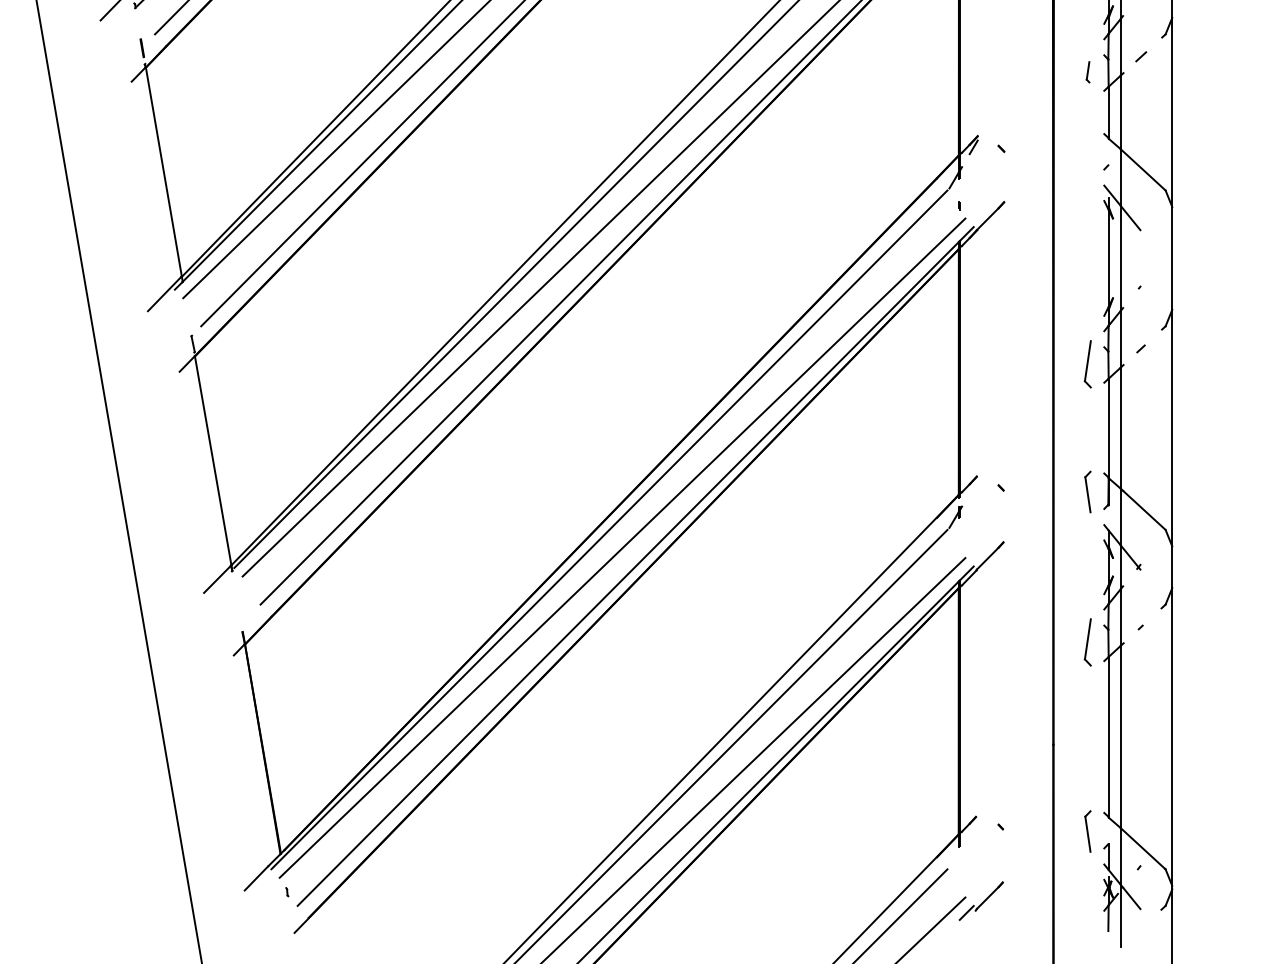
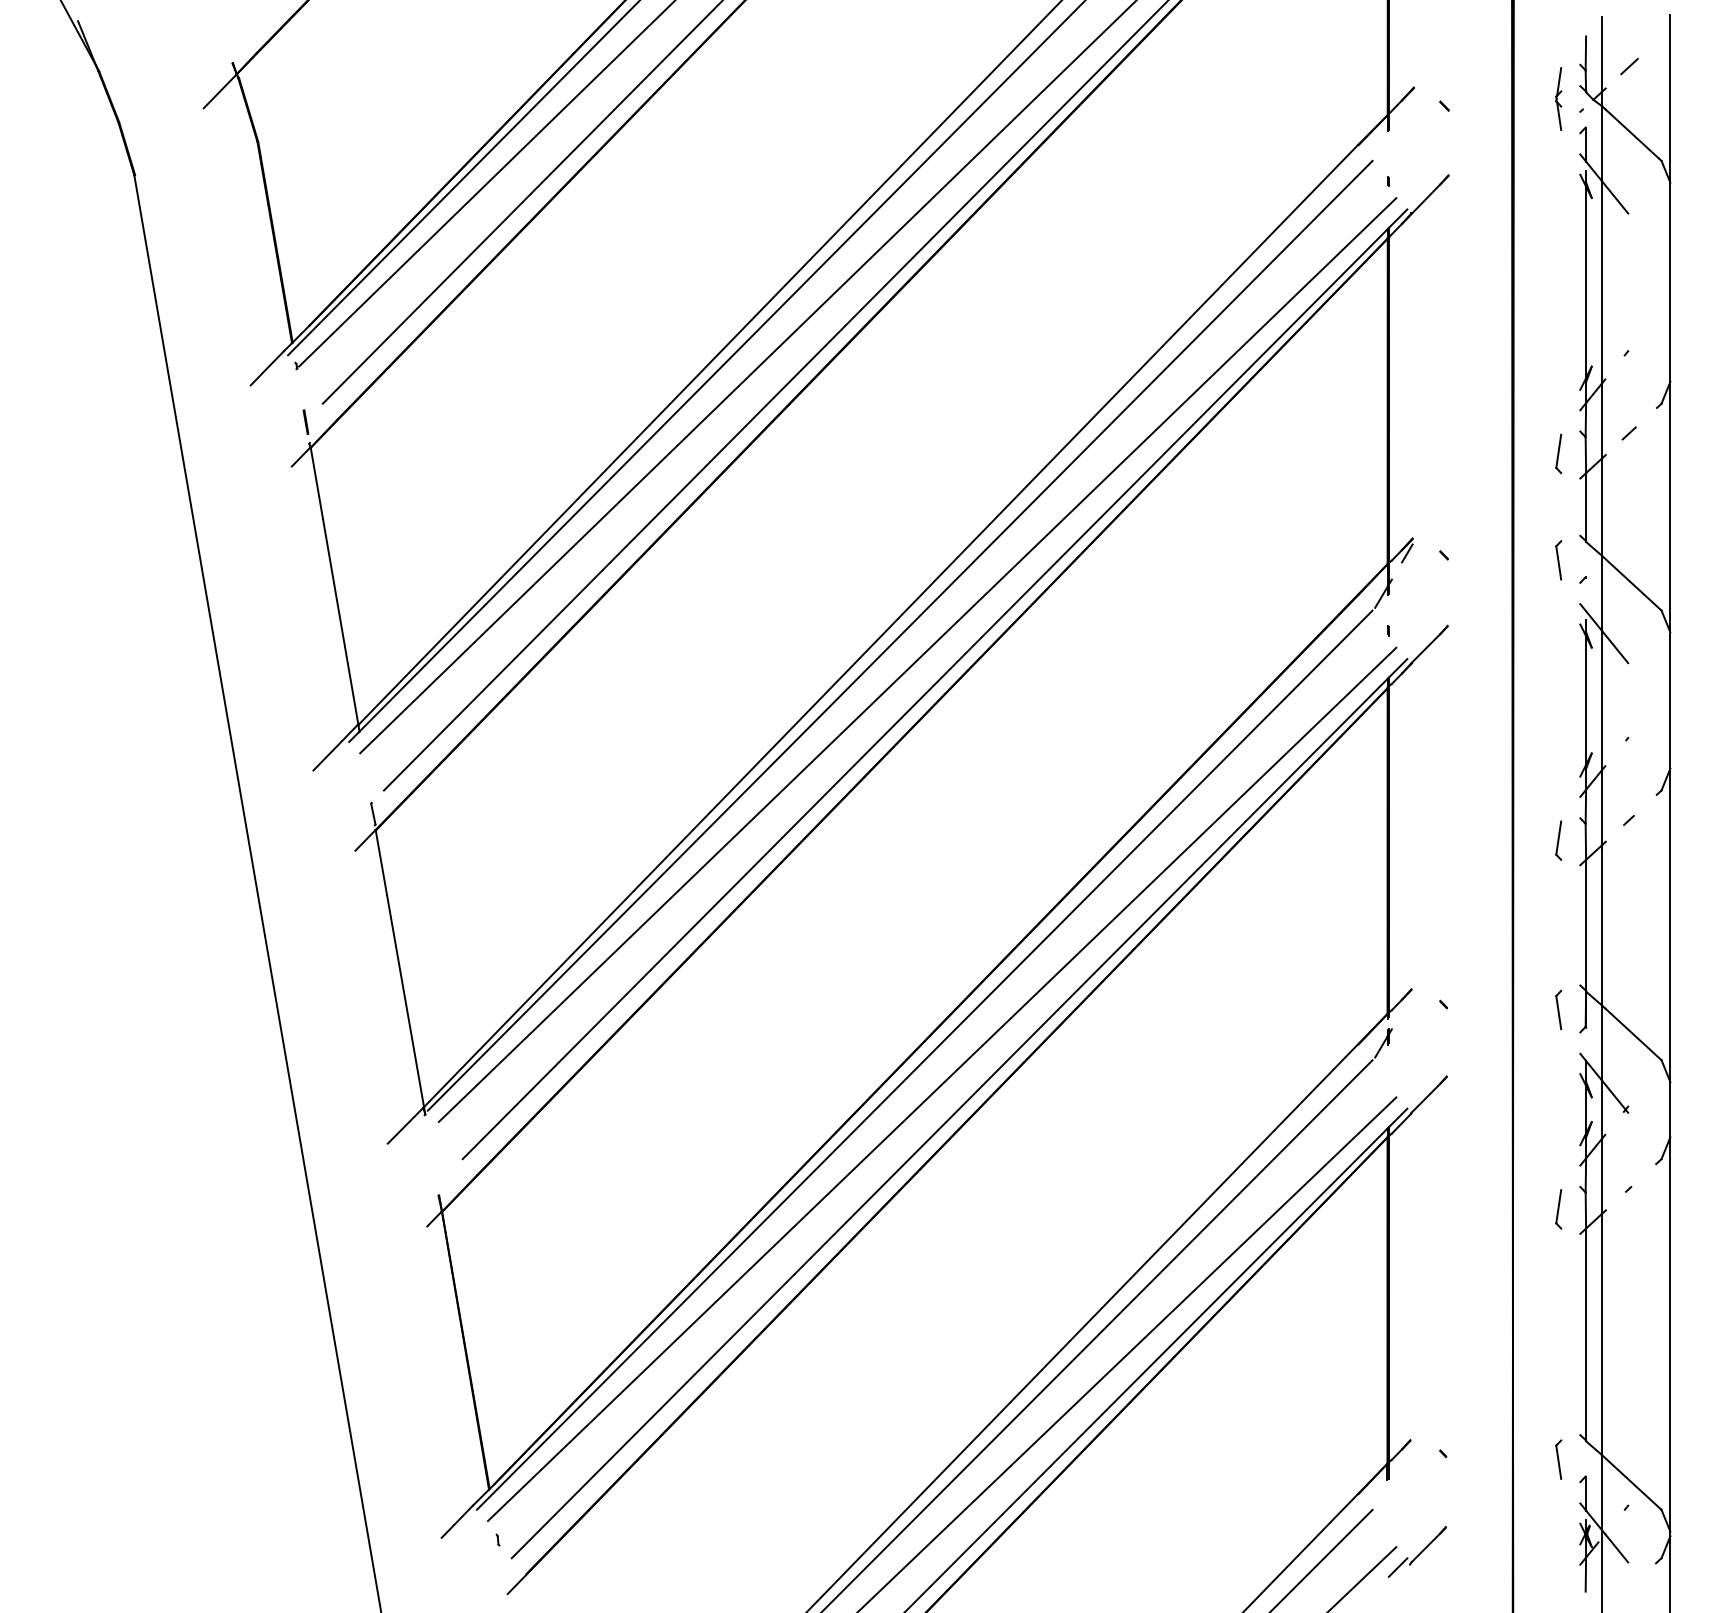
part: (1087, 71) -> (1558, 453), size x1.43
part: (1087, 152) -> (1558, 560), added
part: (1087, 364) -> (1558, 840), size x0.62
part: (1087, 491) -> (1558, 1009), size x0.71
part: (1087, 642) -> (1558, 1209), size x0.62
part: (1087, 831) -> (1558, 1459), size x0.71

